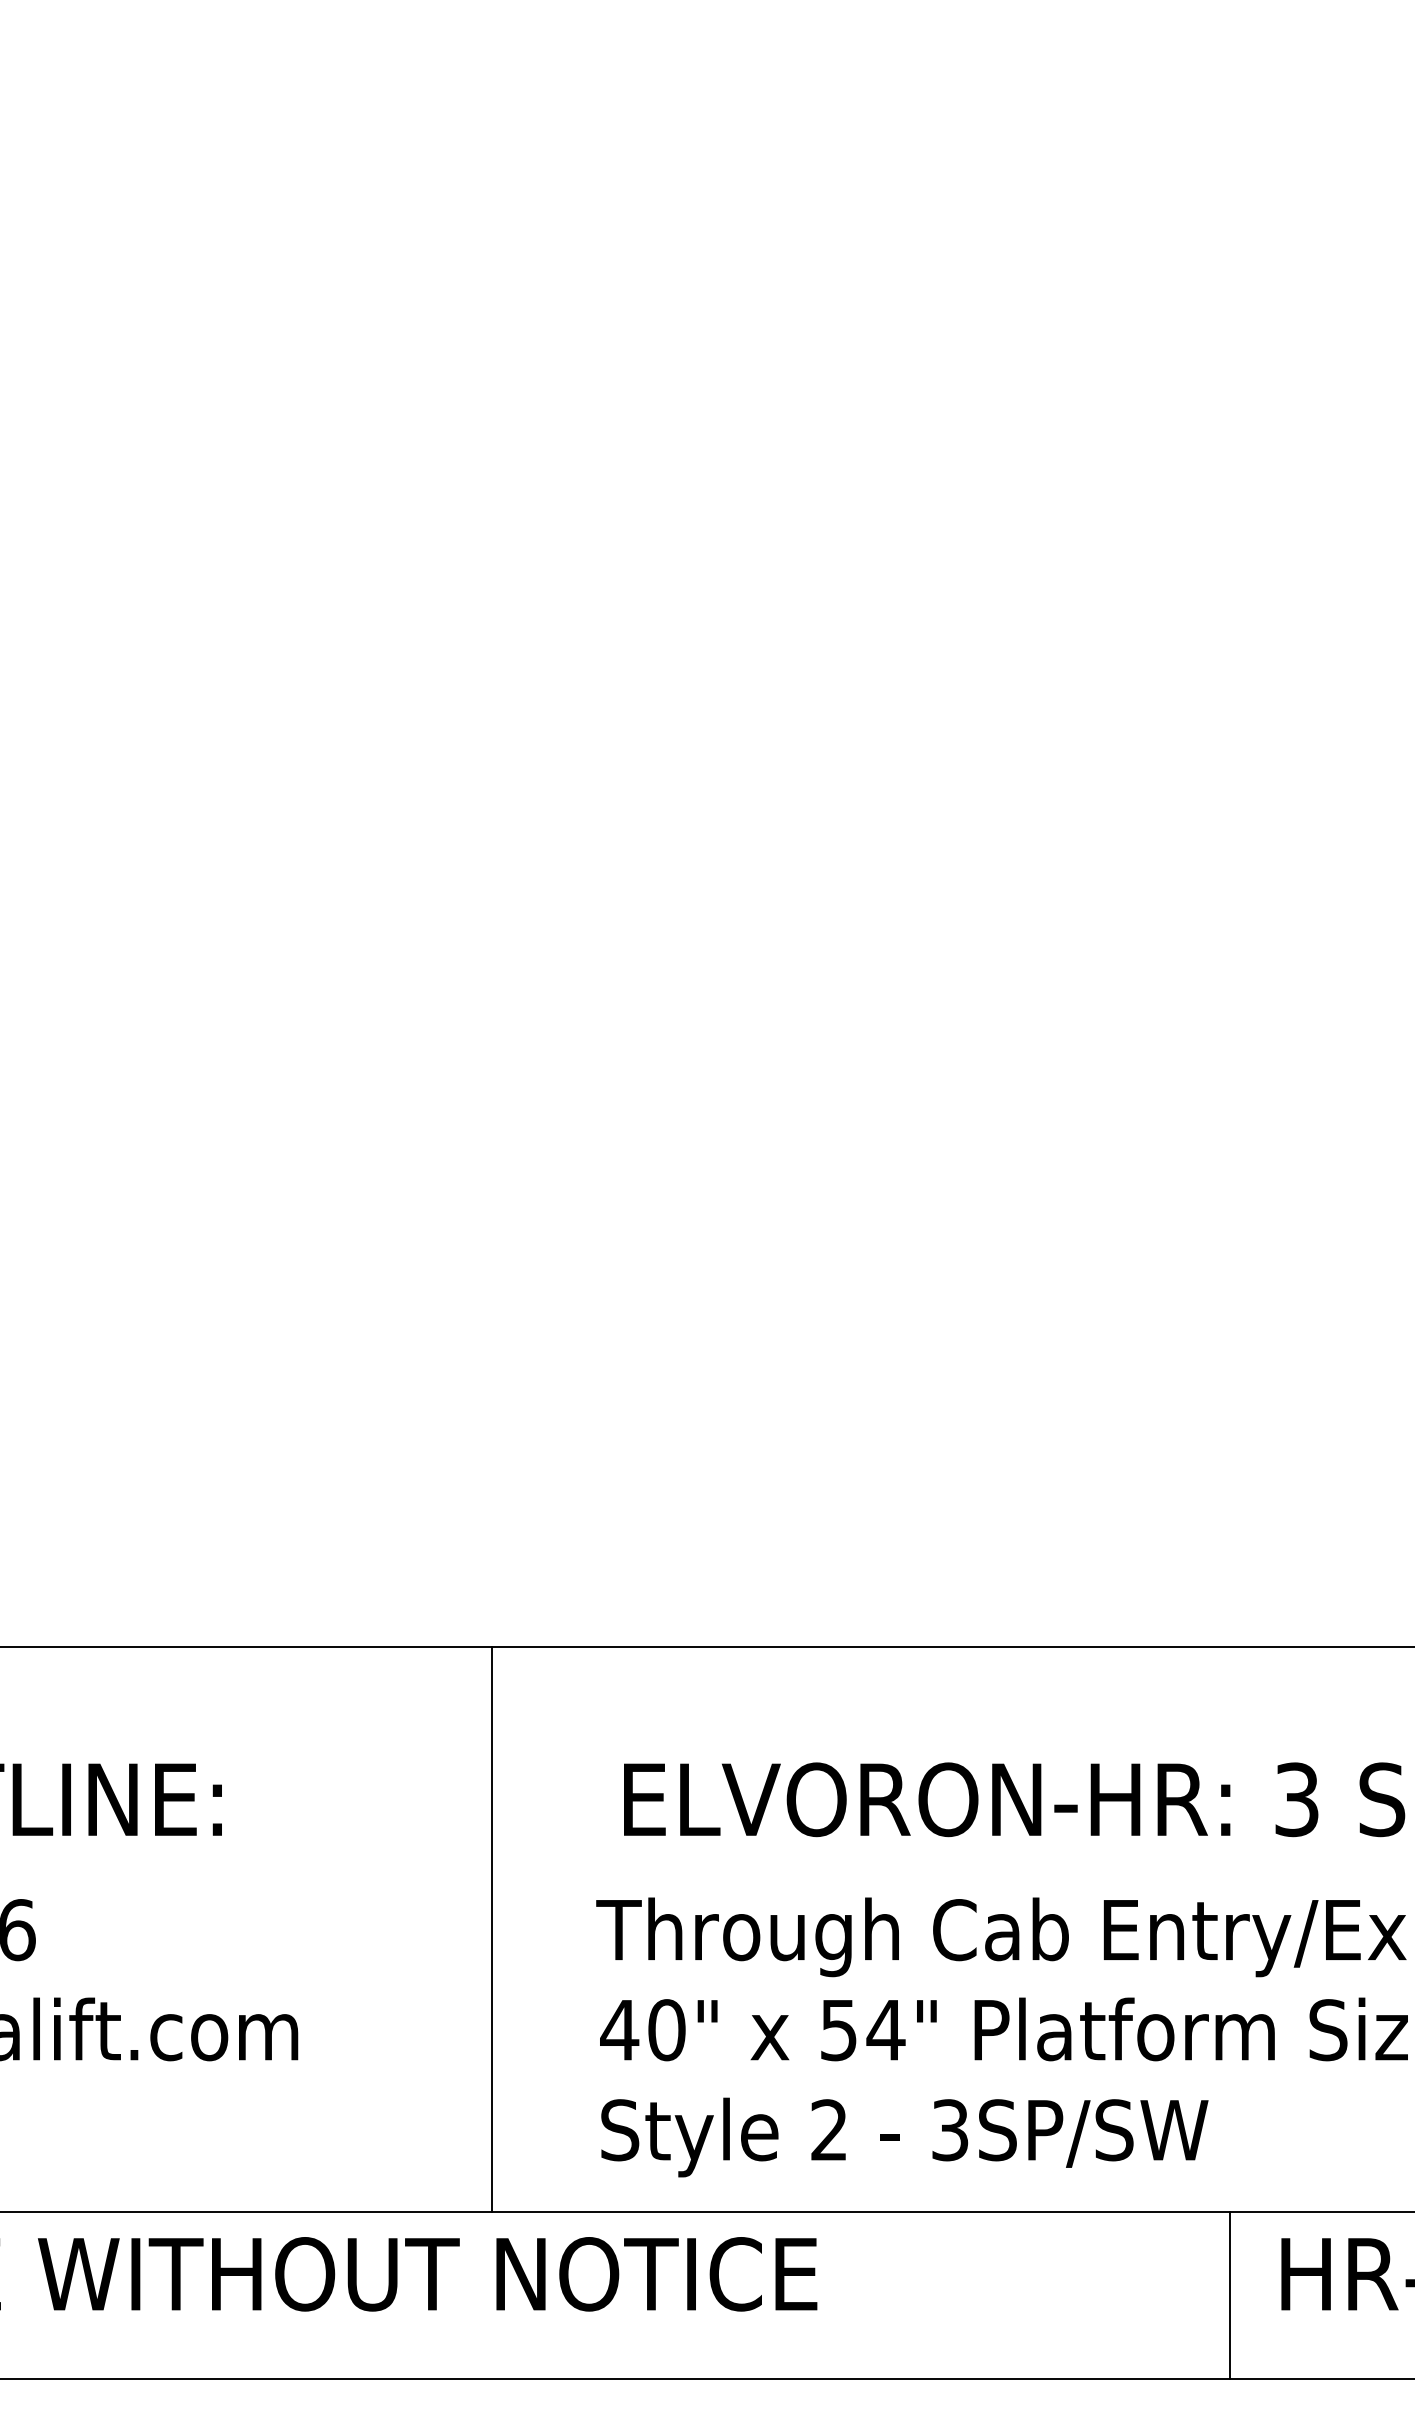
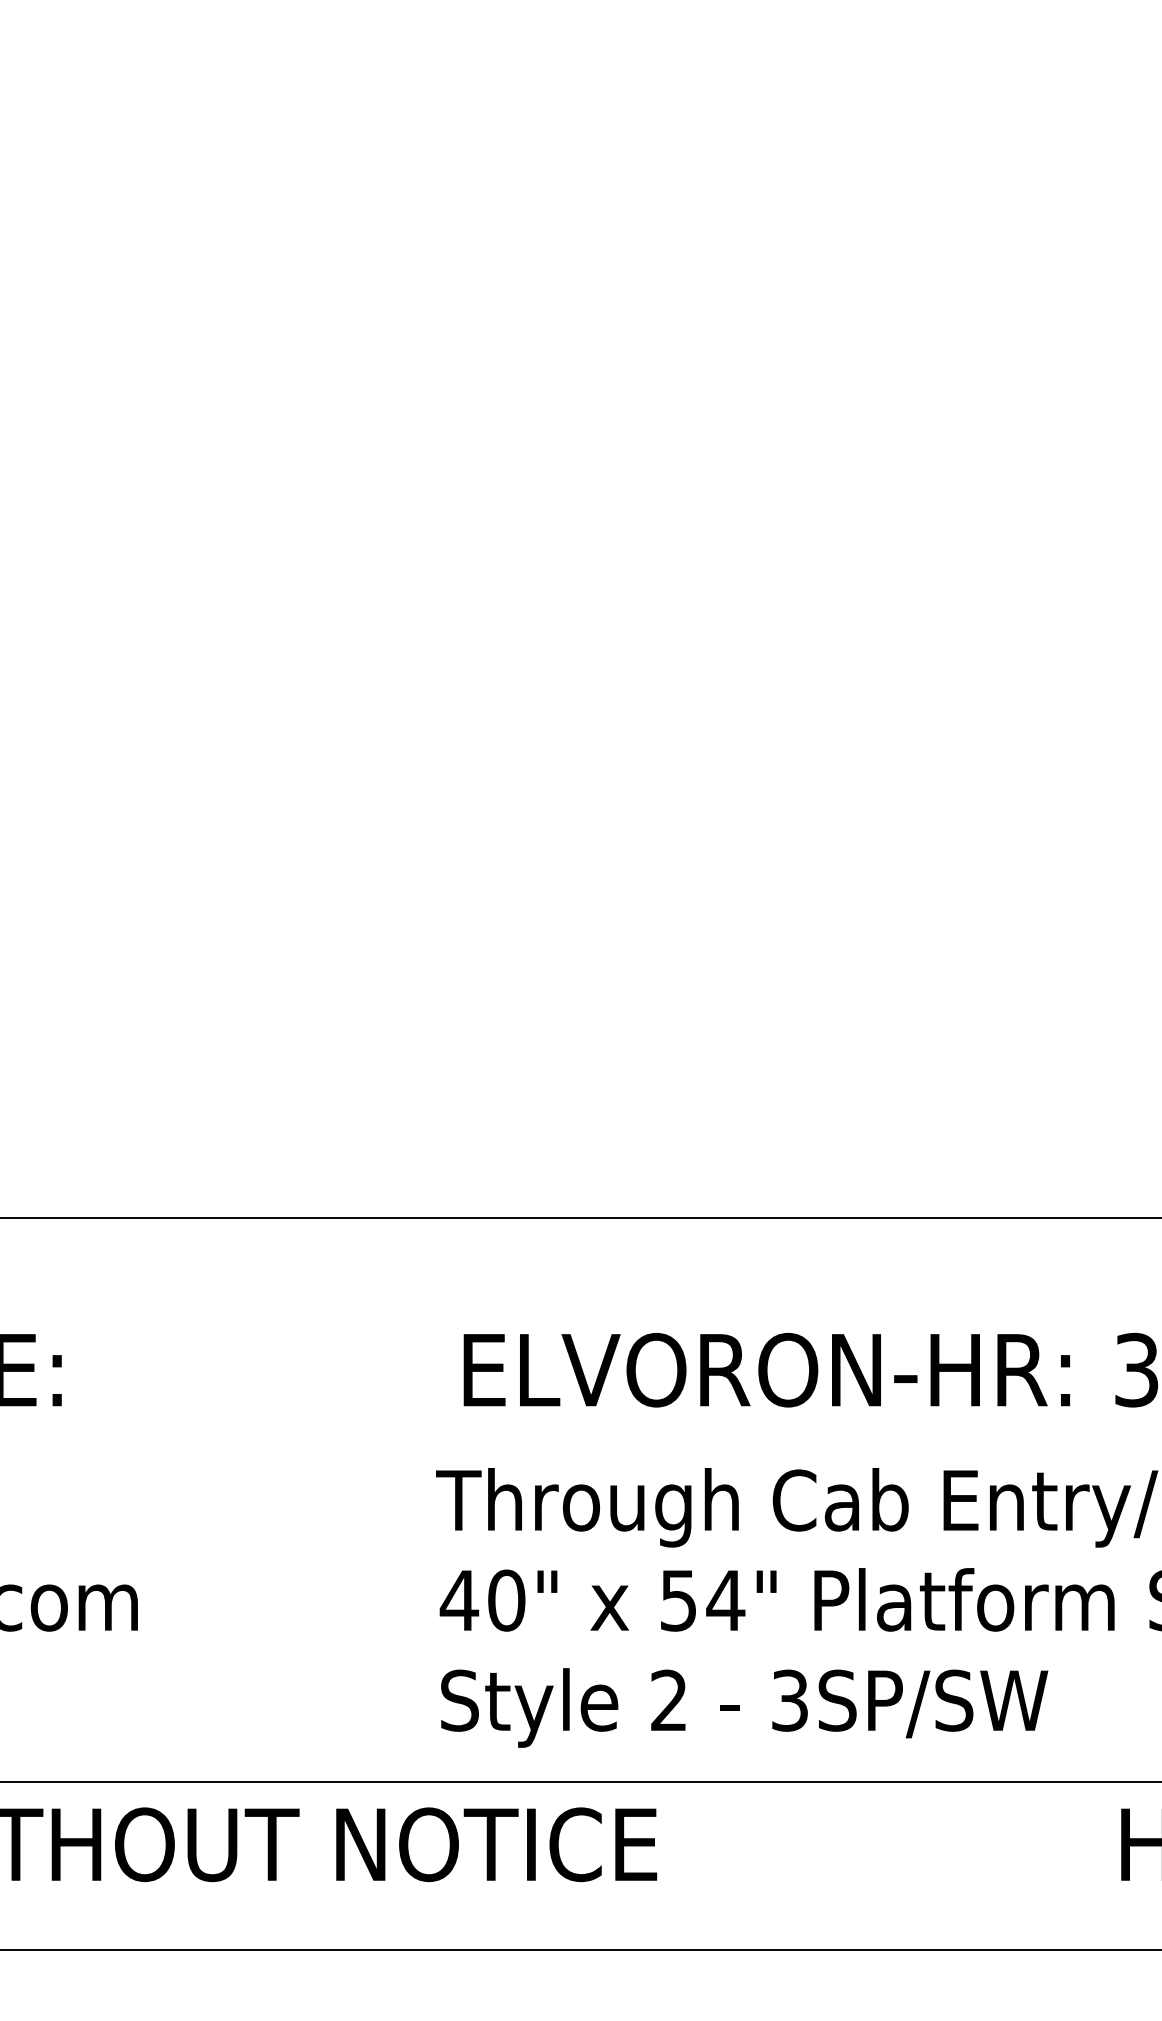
line: (492, 1929) -> (332, 1499), removed
line: (1230, 2295) -> (1070, 1865), removed

